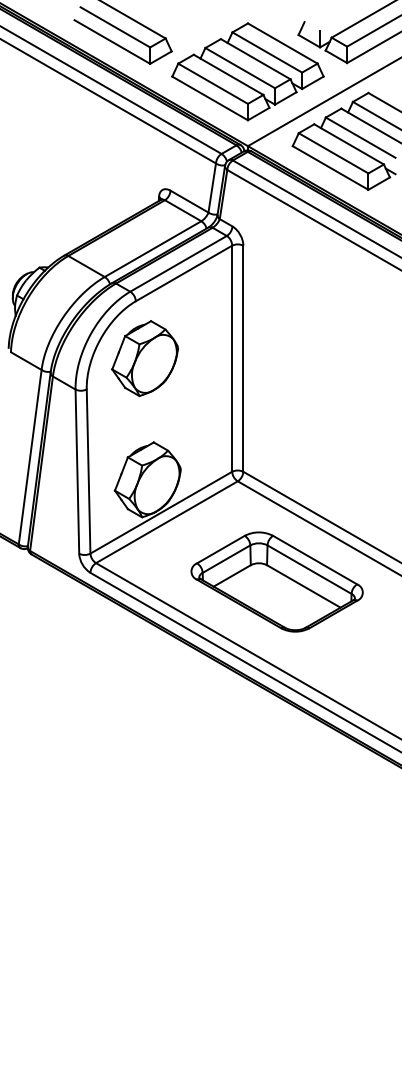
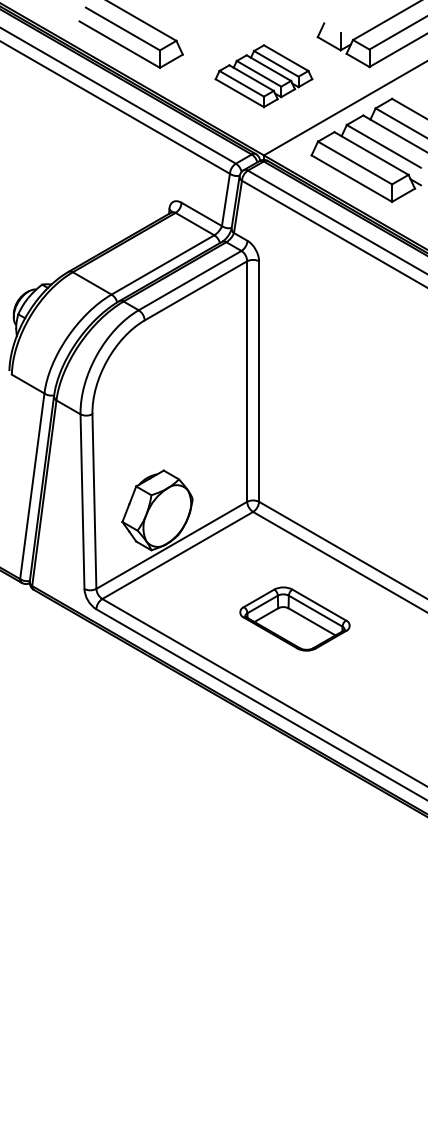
part: (247, 71) -> (263, 75), size x0.6
part: (145, 358) -> (154, 381), removed
part: (276, 581) -> (294, 618), size x0.6

